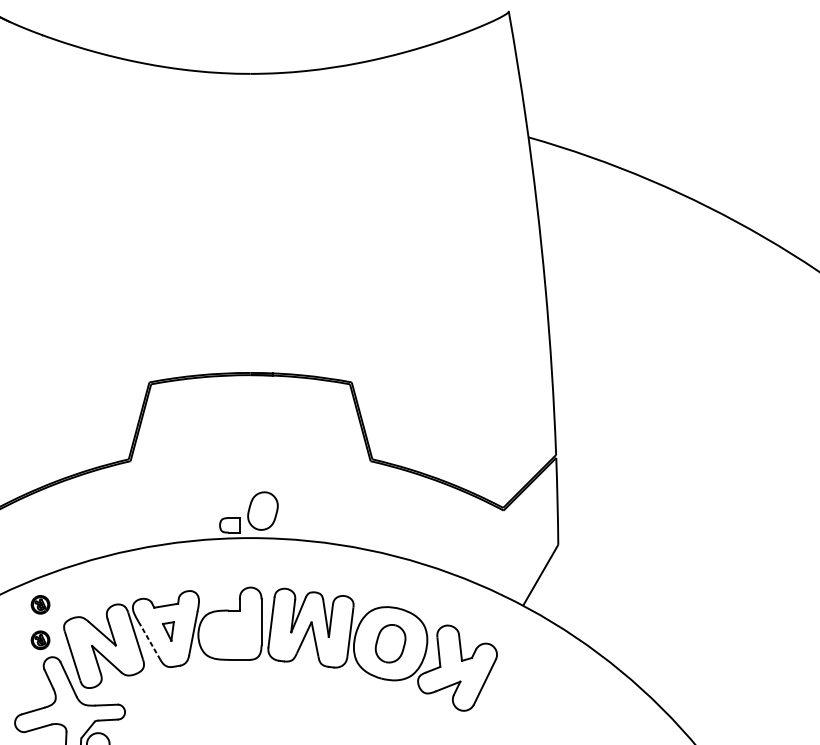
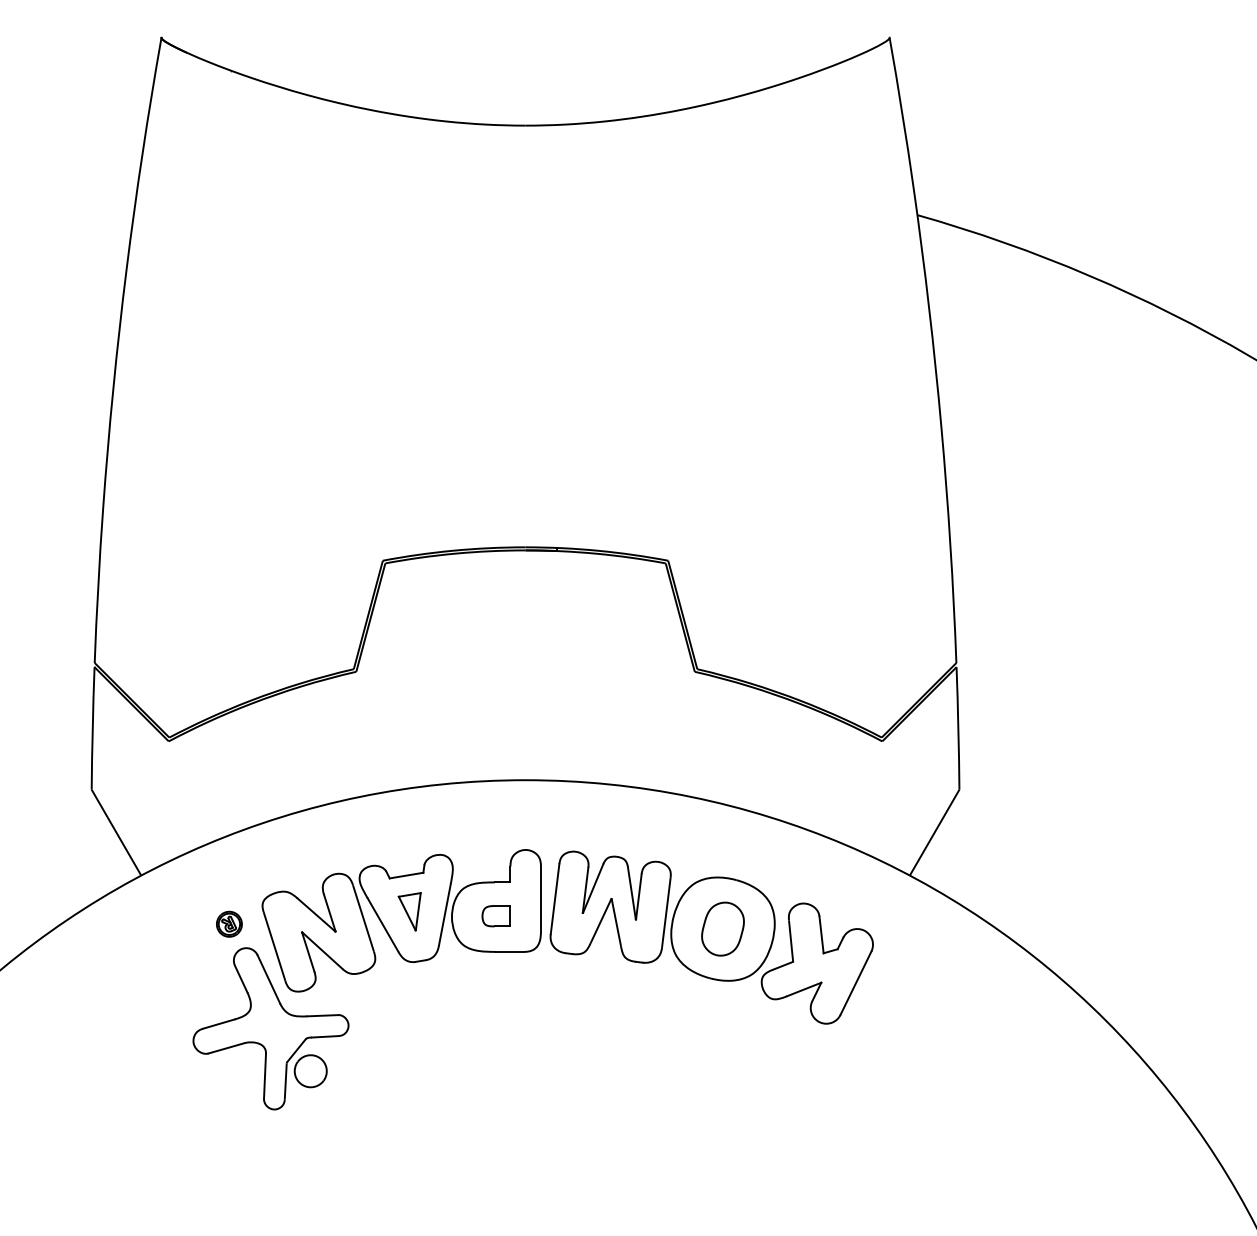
part: (262, 510) -> (542, 741), removed
part: (229, 525) -> (495, 916), moved
part: (40, 604) -> (229, 873), removed
part: (168, 631) -> (409, 911), size x1.43
line: (149, 641) -> (383, 925), dashed -> solid

